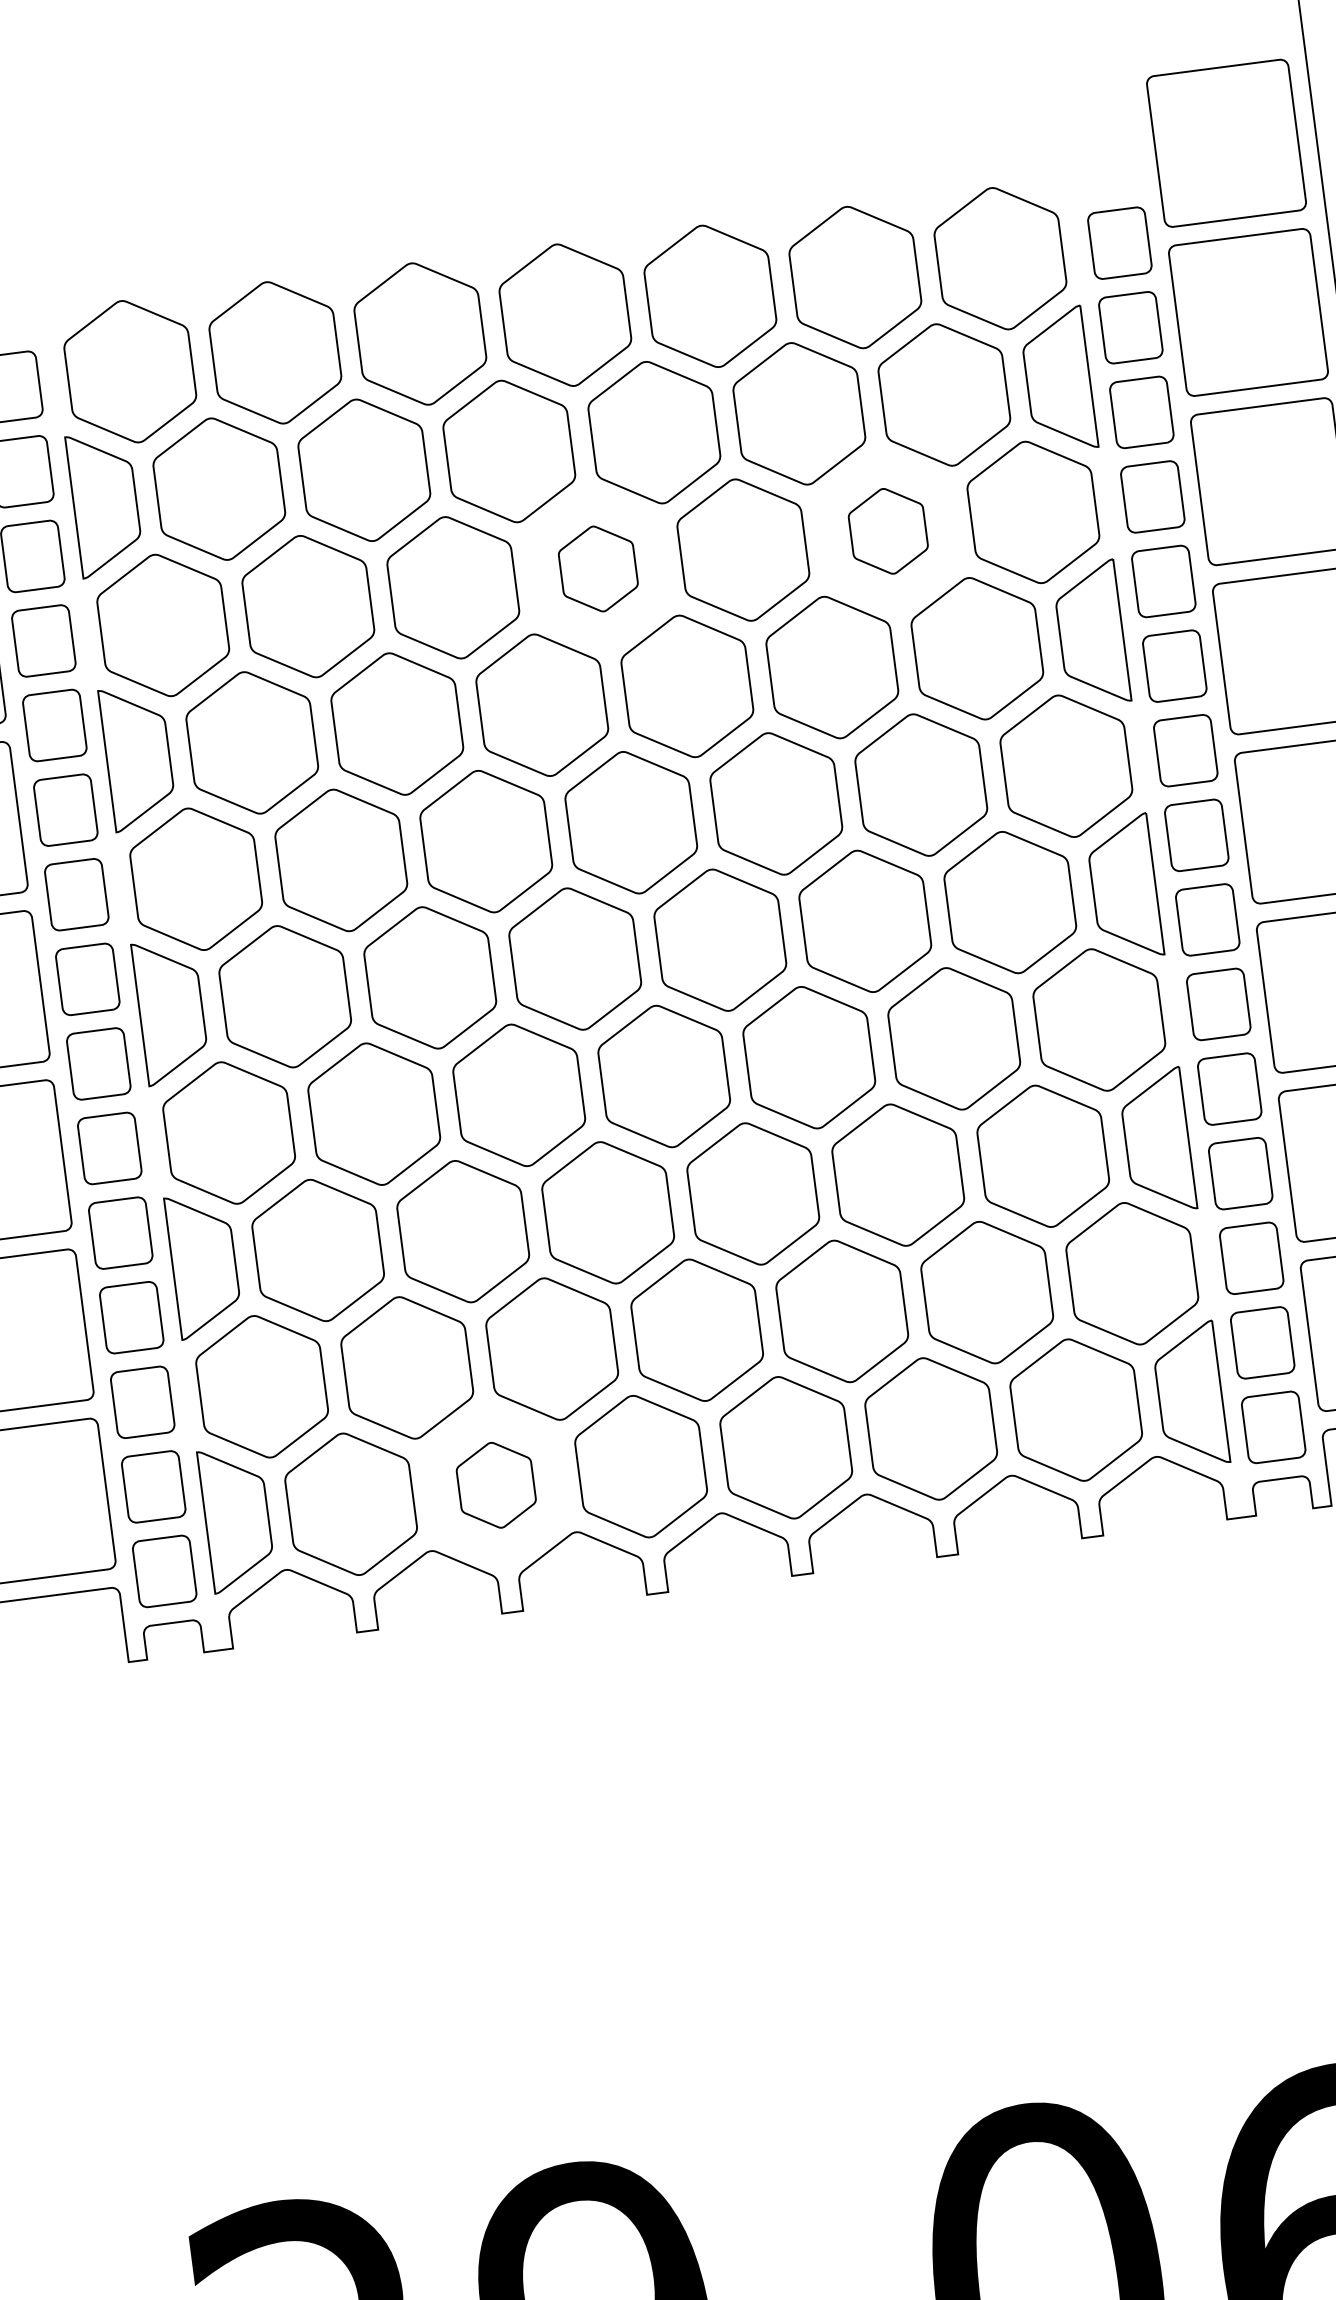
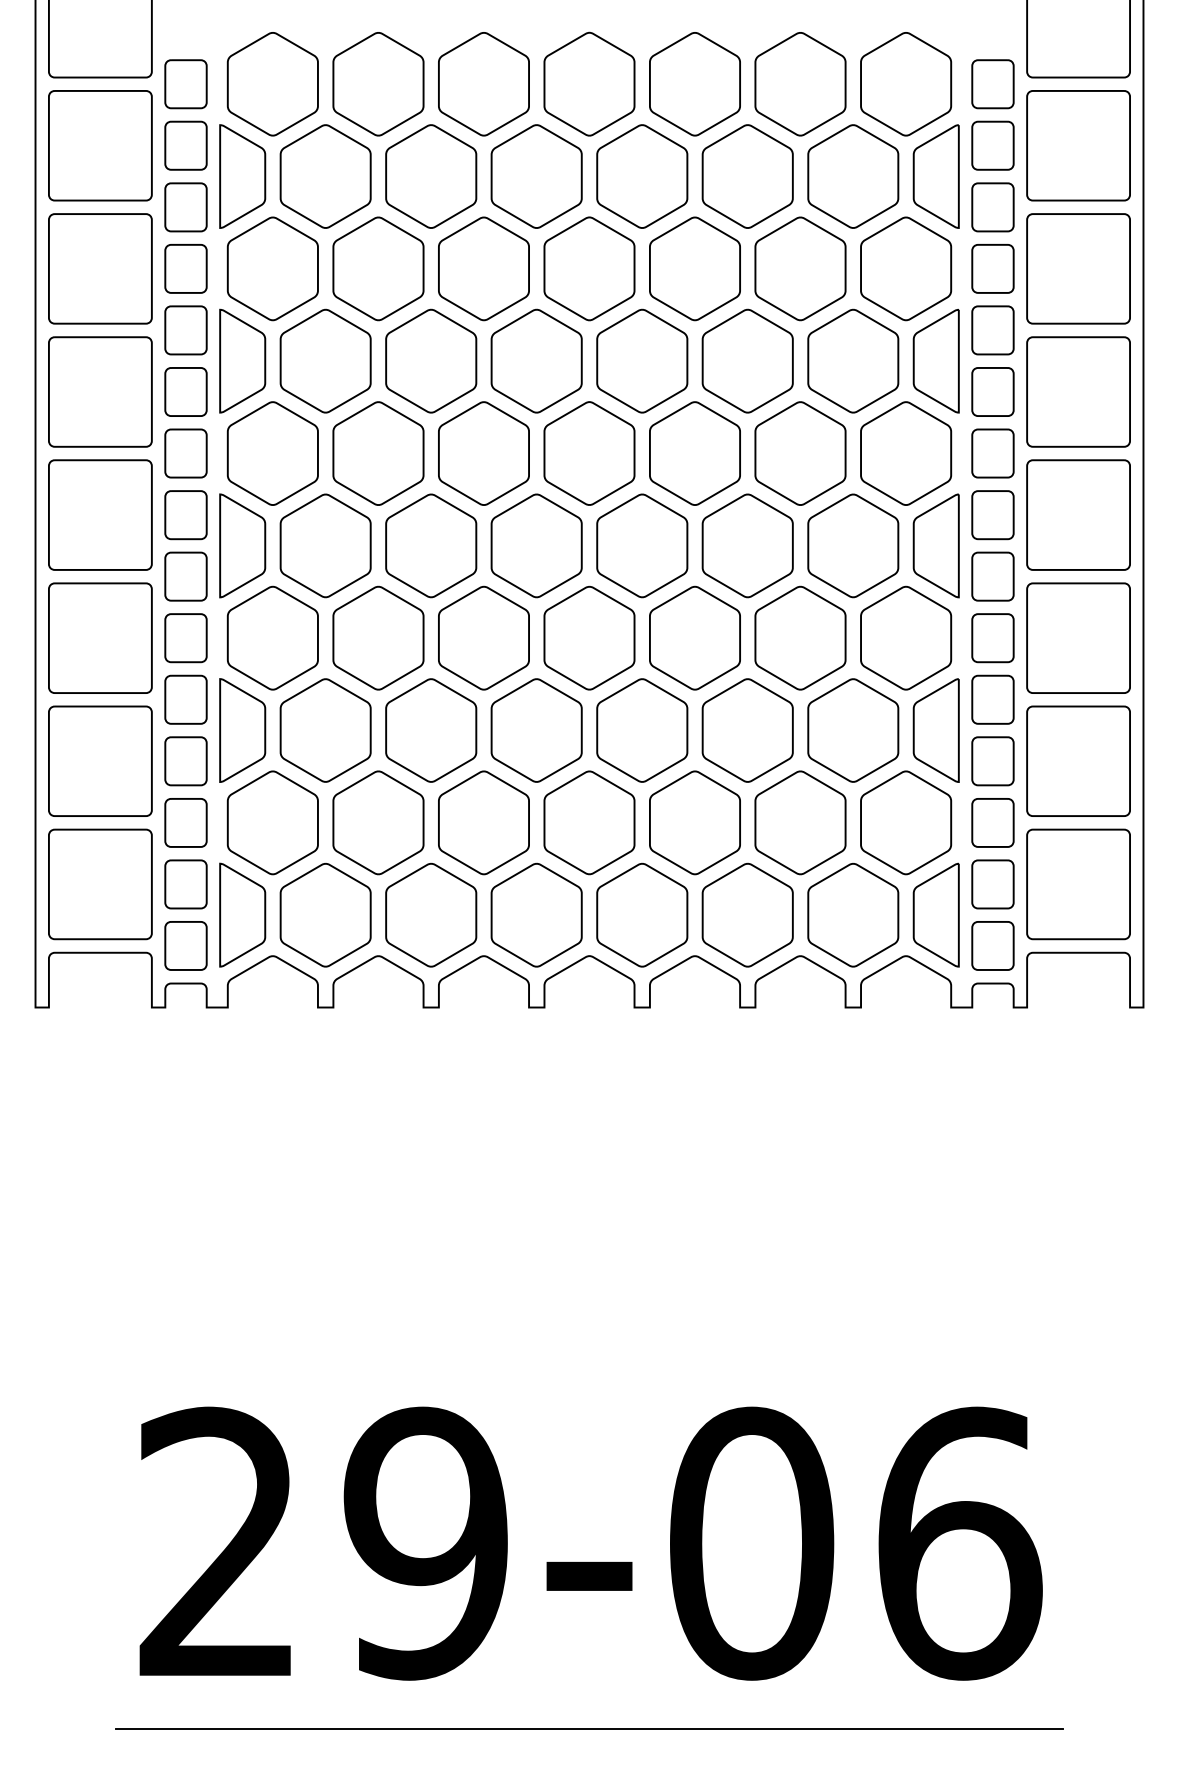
part: (888, 530) -> (800, 268), size x1.67
part: (598, 568) -> (589, 268), size x1.67
part: (496, 1484) -> (431, 914), size x1.67

